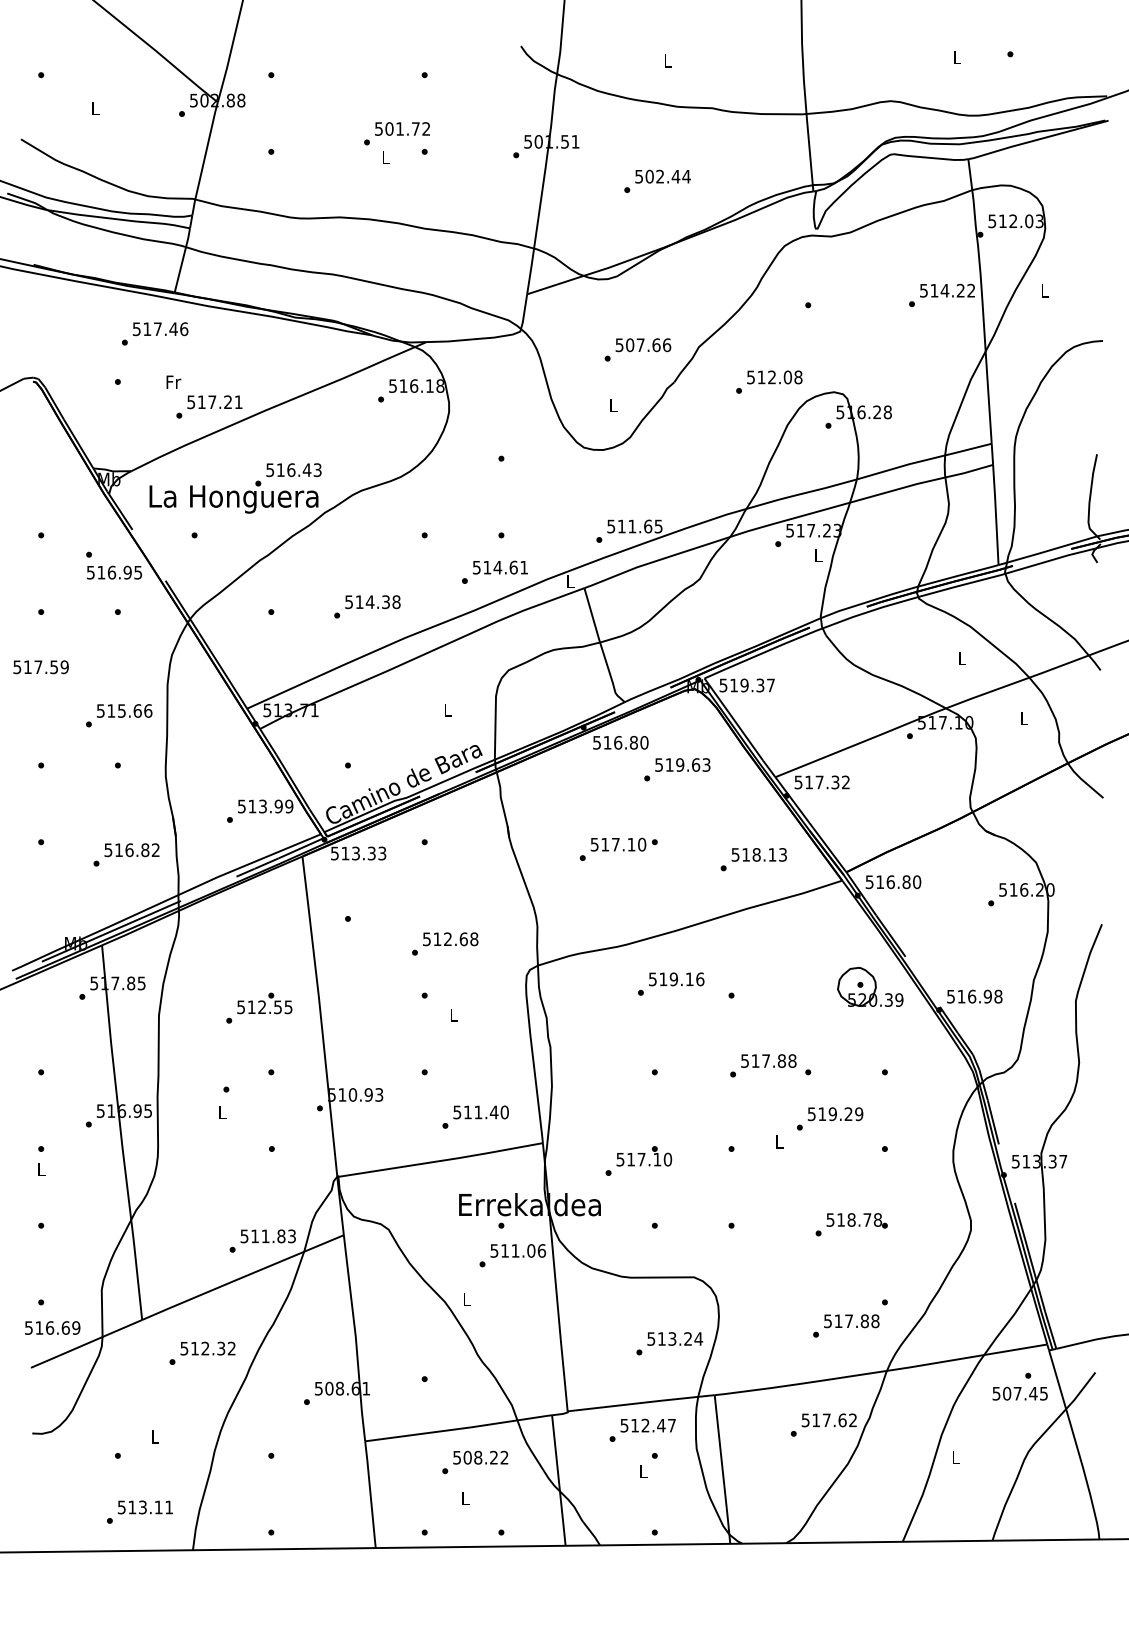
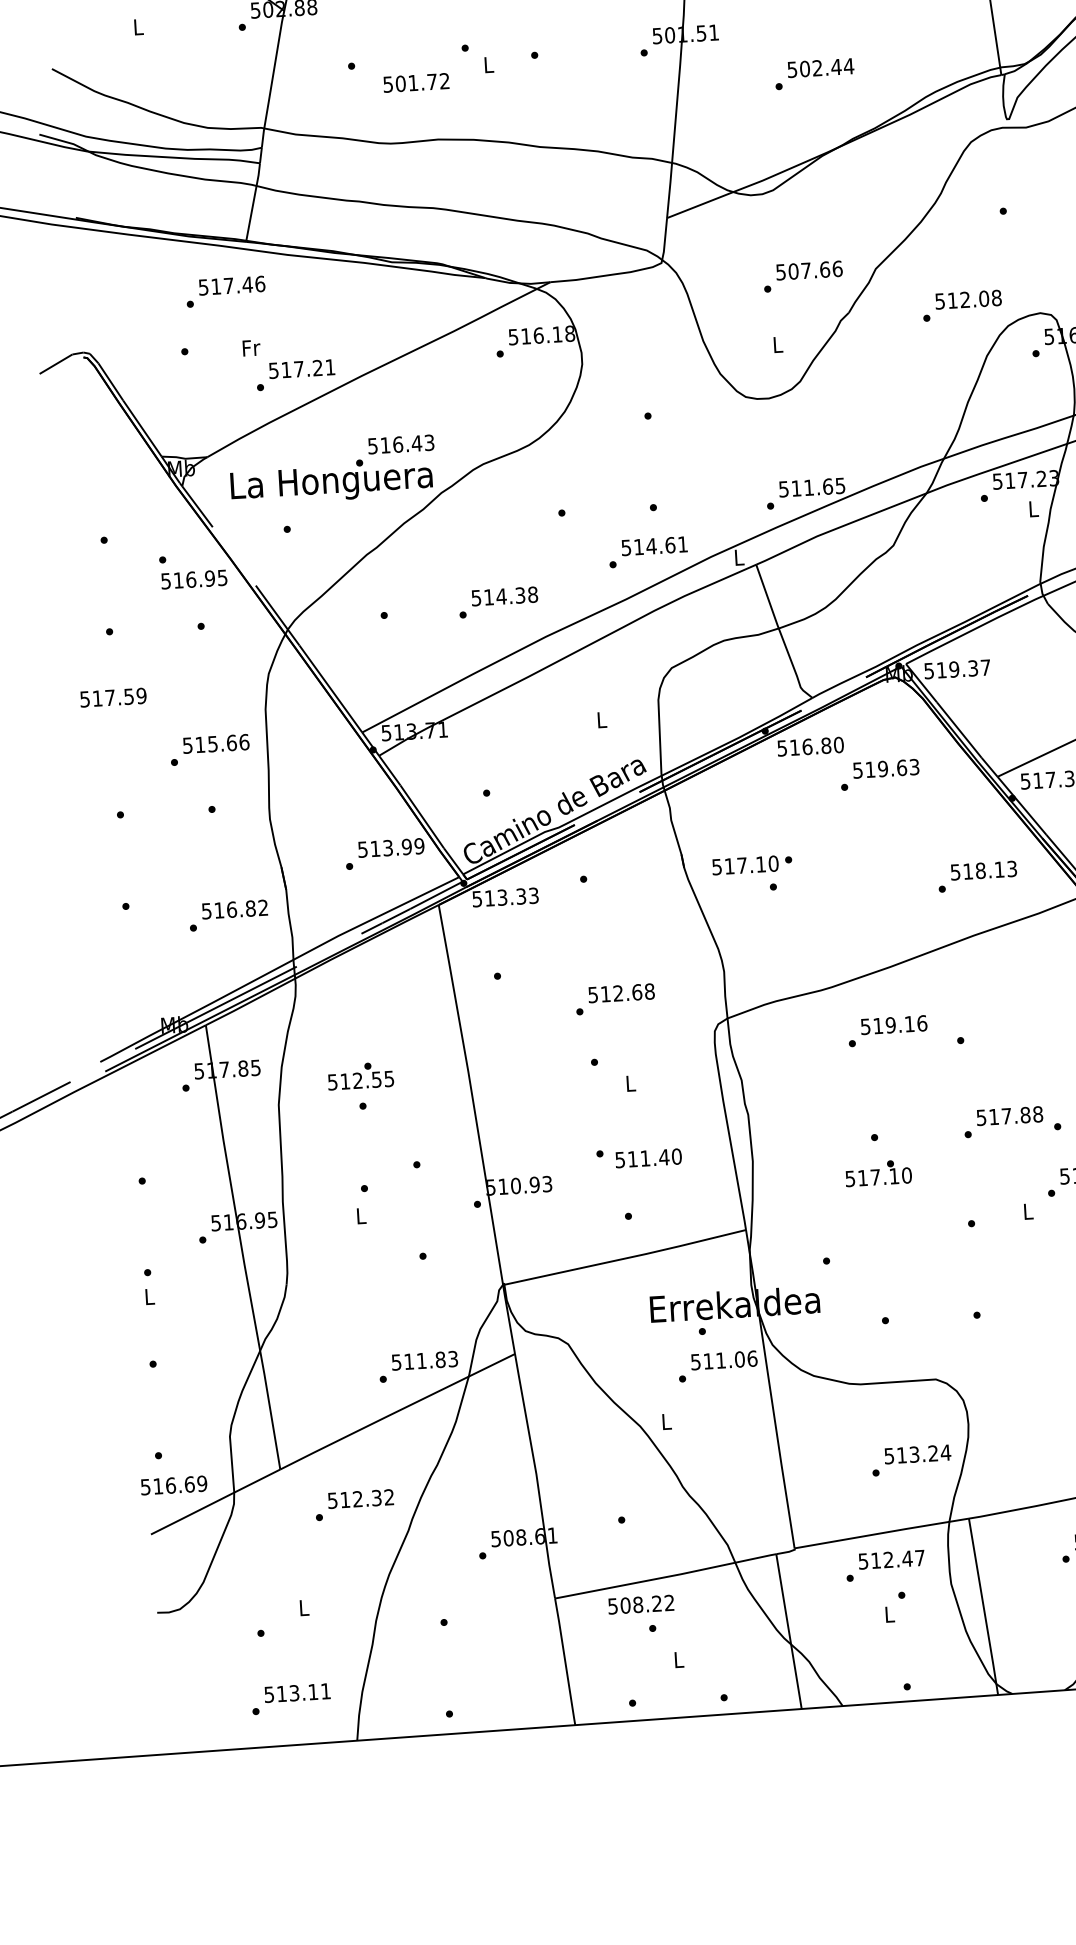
text: (402, 128) -> (416, 82), moved
text: (623, 844) -> (751, 864), moved
text: (264, 1003) -> (360, 1076), moved
text: (480, 1112) -> (647, 1158), moved
text: (644, 1156) -> (878, 1173), moved
text: (480, 1457) -> (640, 1604), moved

